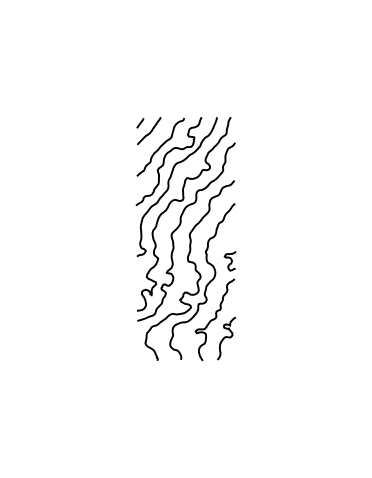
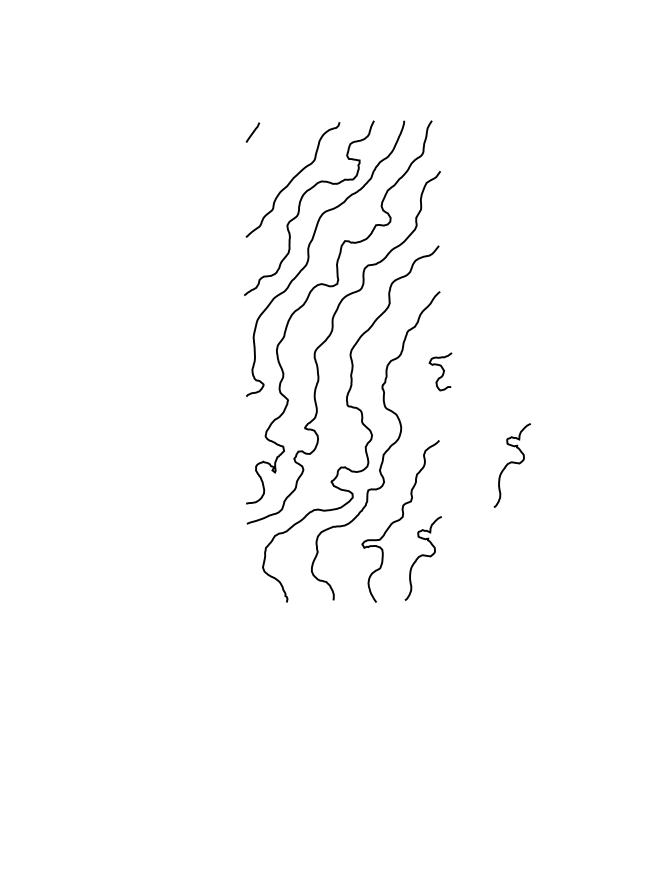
curve: (150, 130) -> (272, 146), removed
curve: (230, 260) -> (440, 370), moved
curve: (271, 290) -> (512, 463), added

